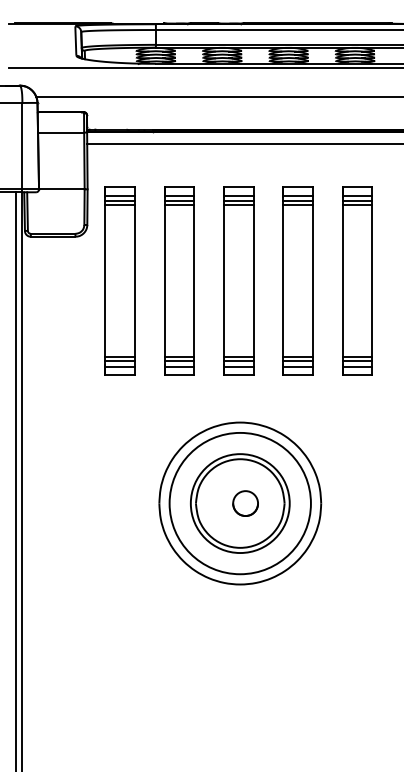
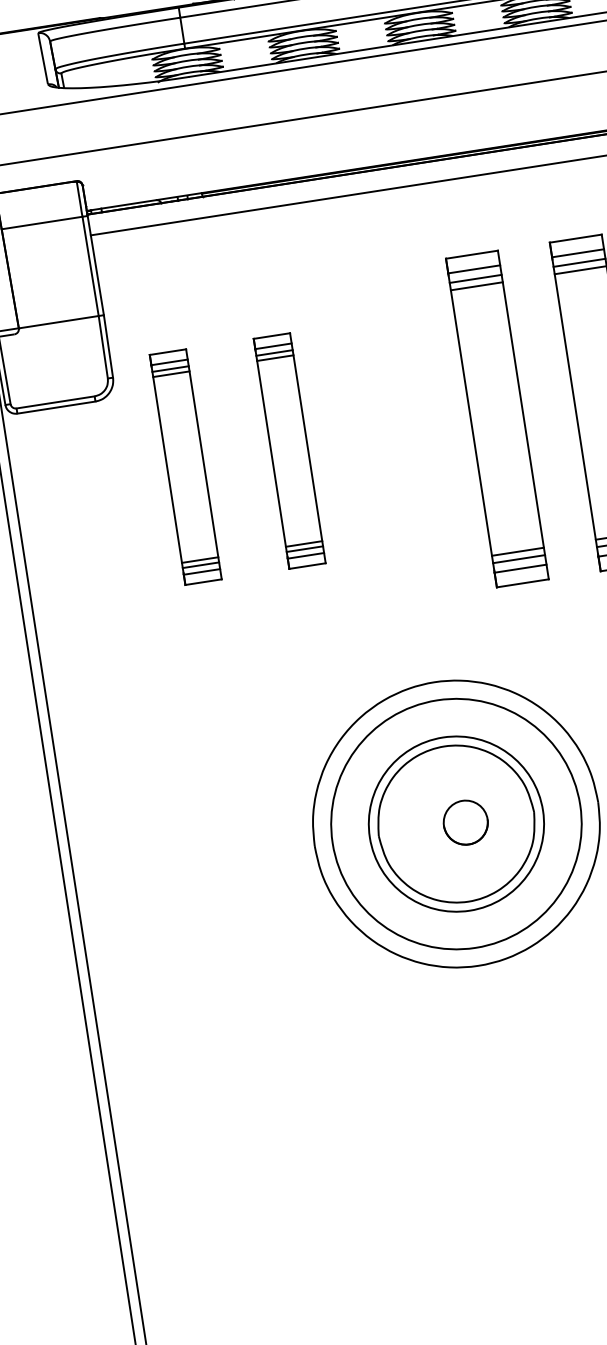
part: (119, 280) -> (184, 466), size x0.7
part: (179, 280) -> (289, 449), size x0.7
part: (238, 280) -> (392, 433), removed

